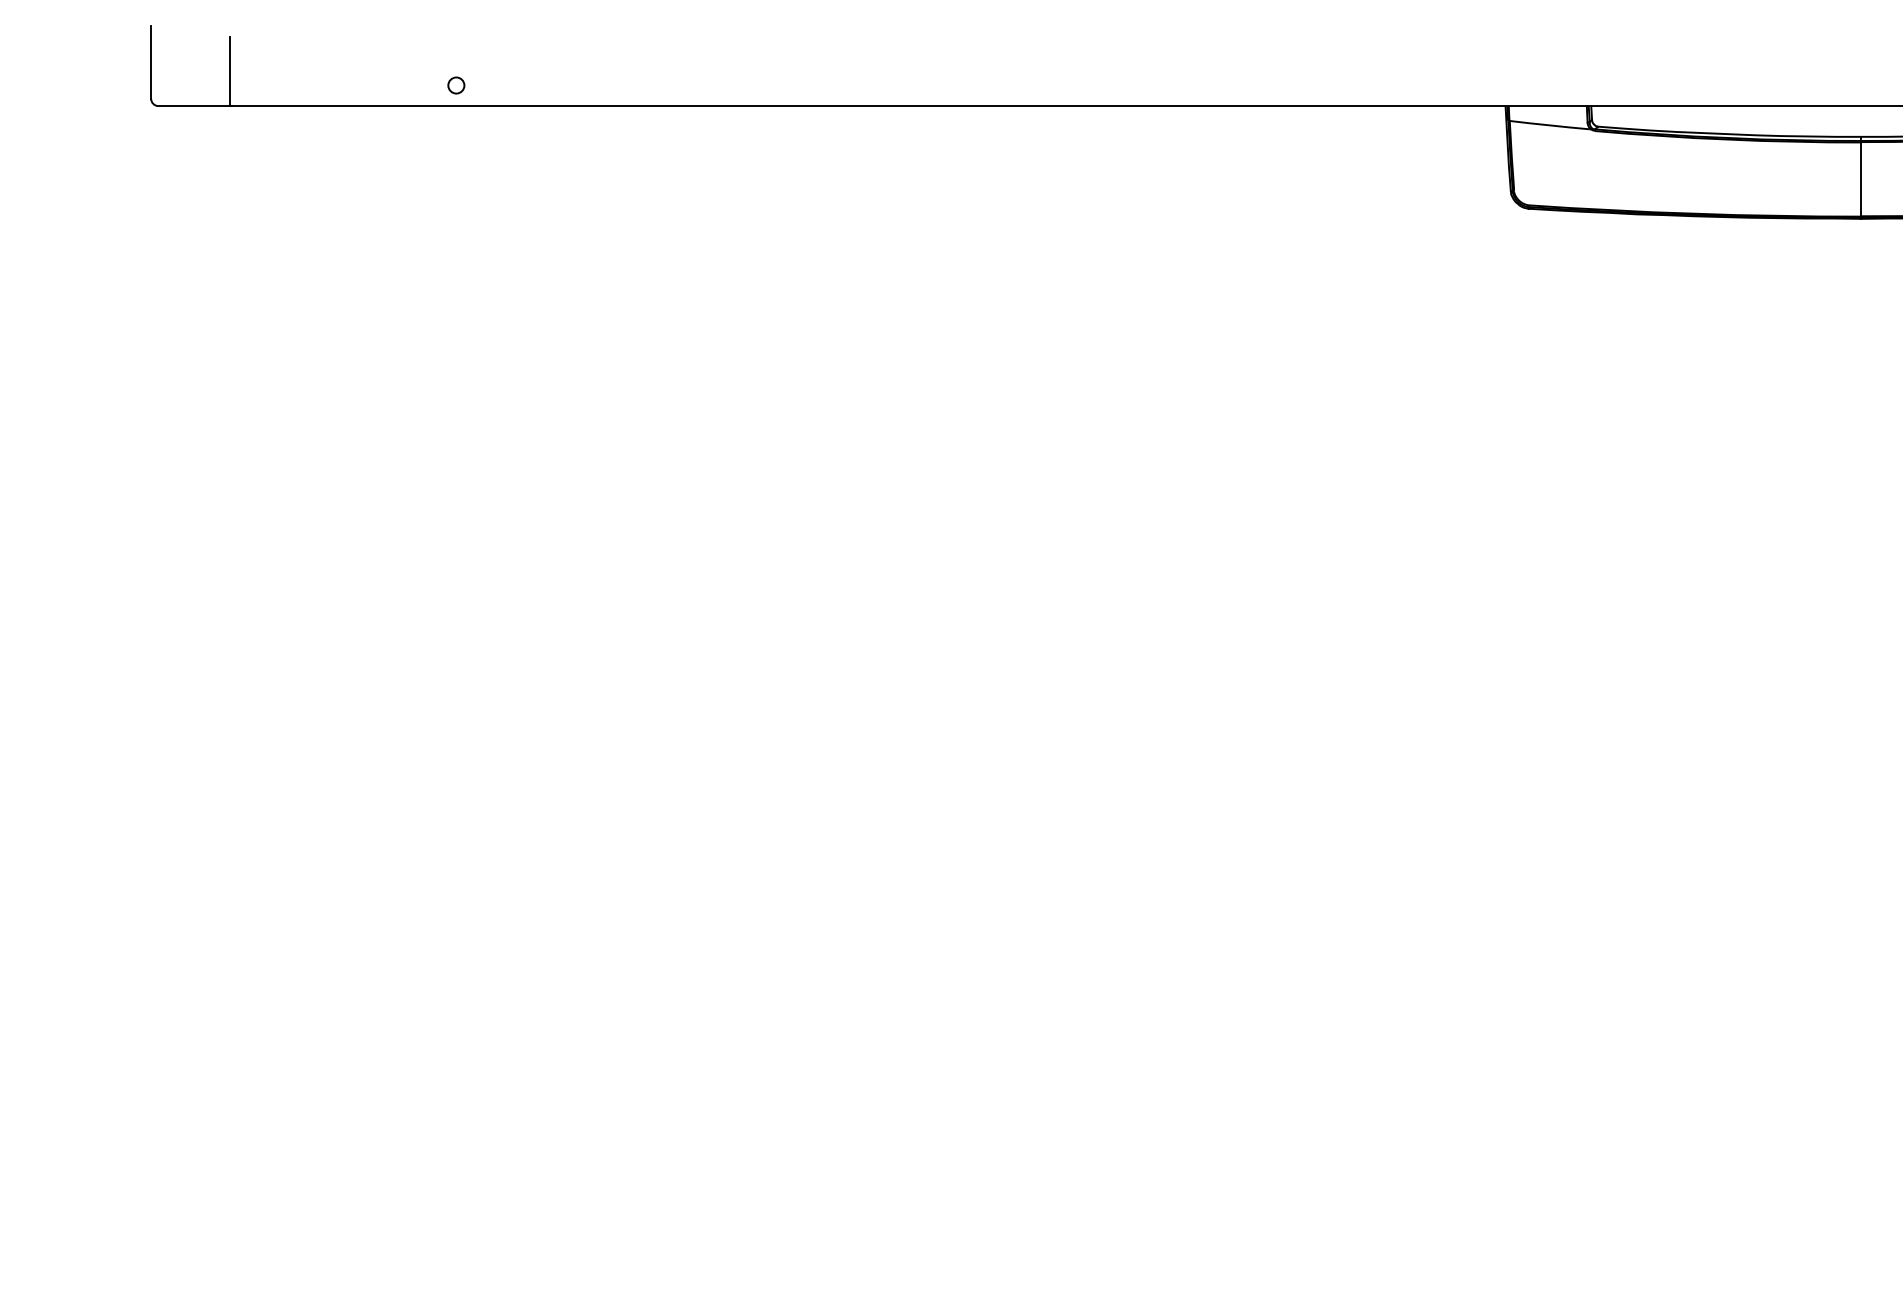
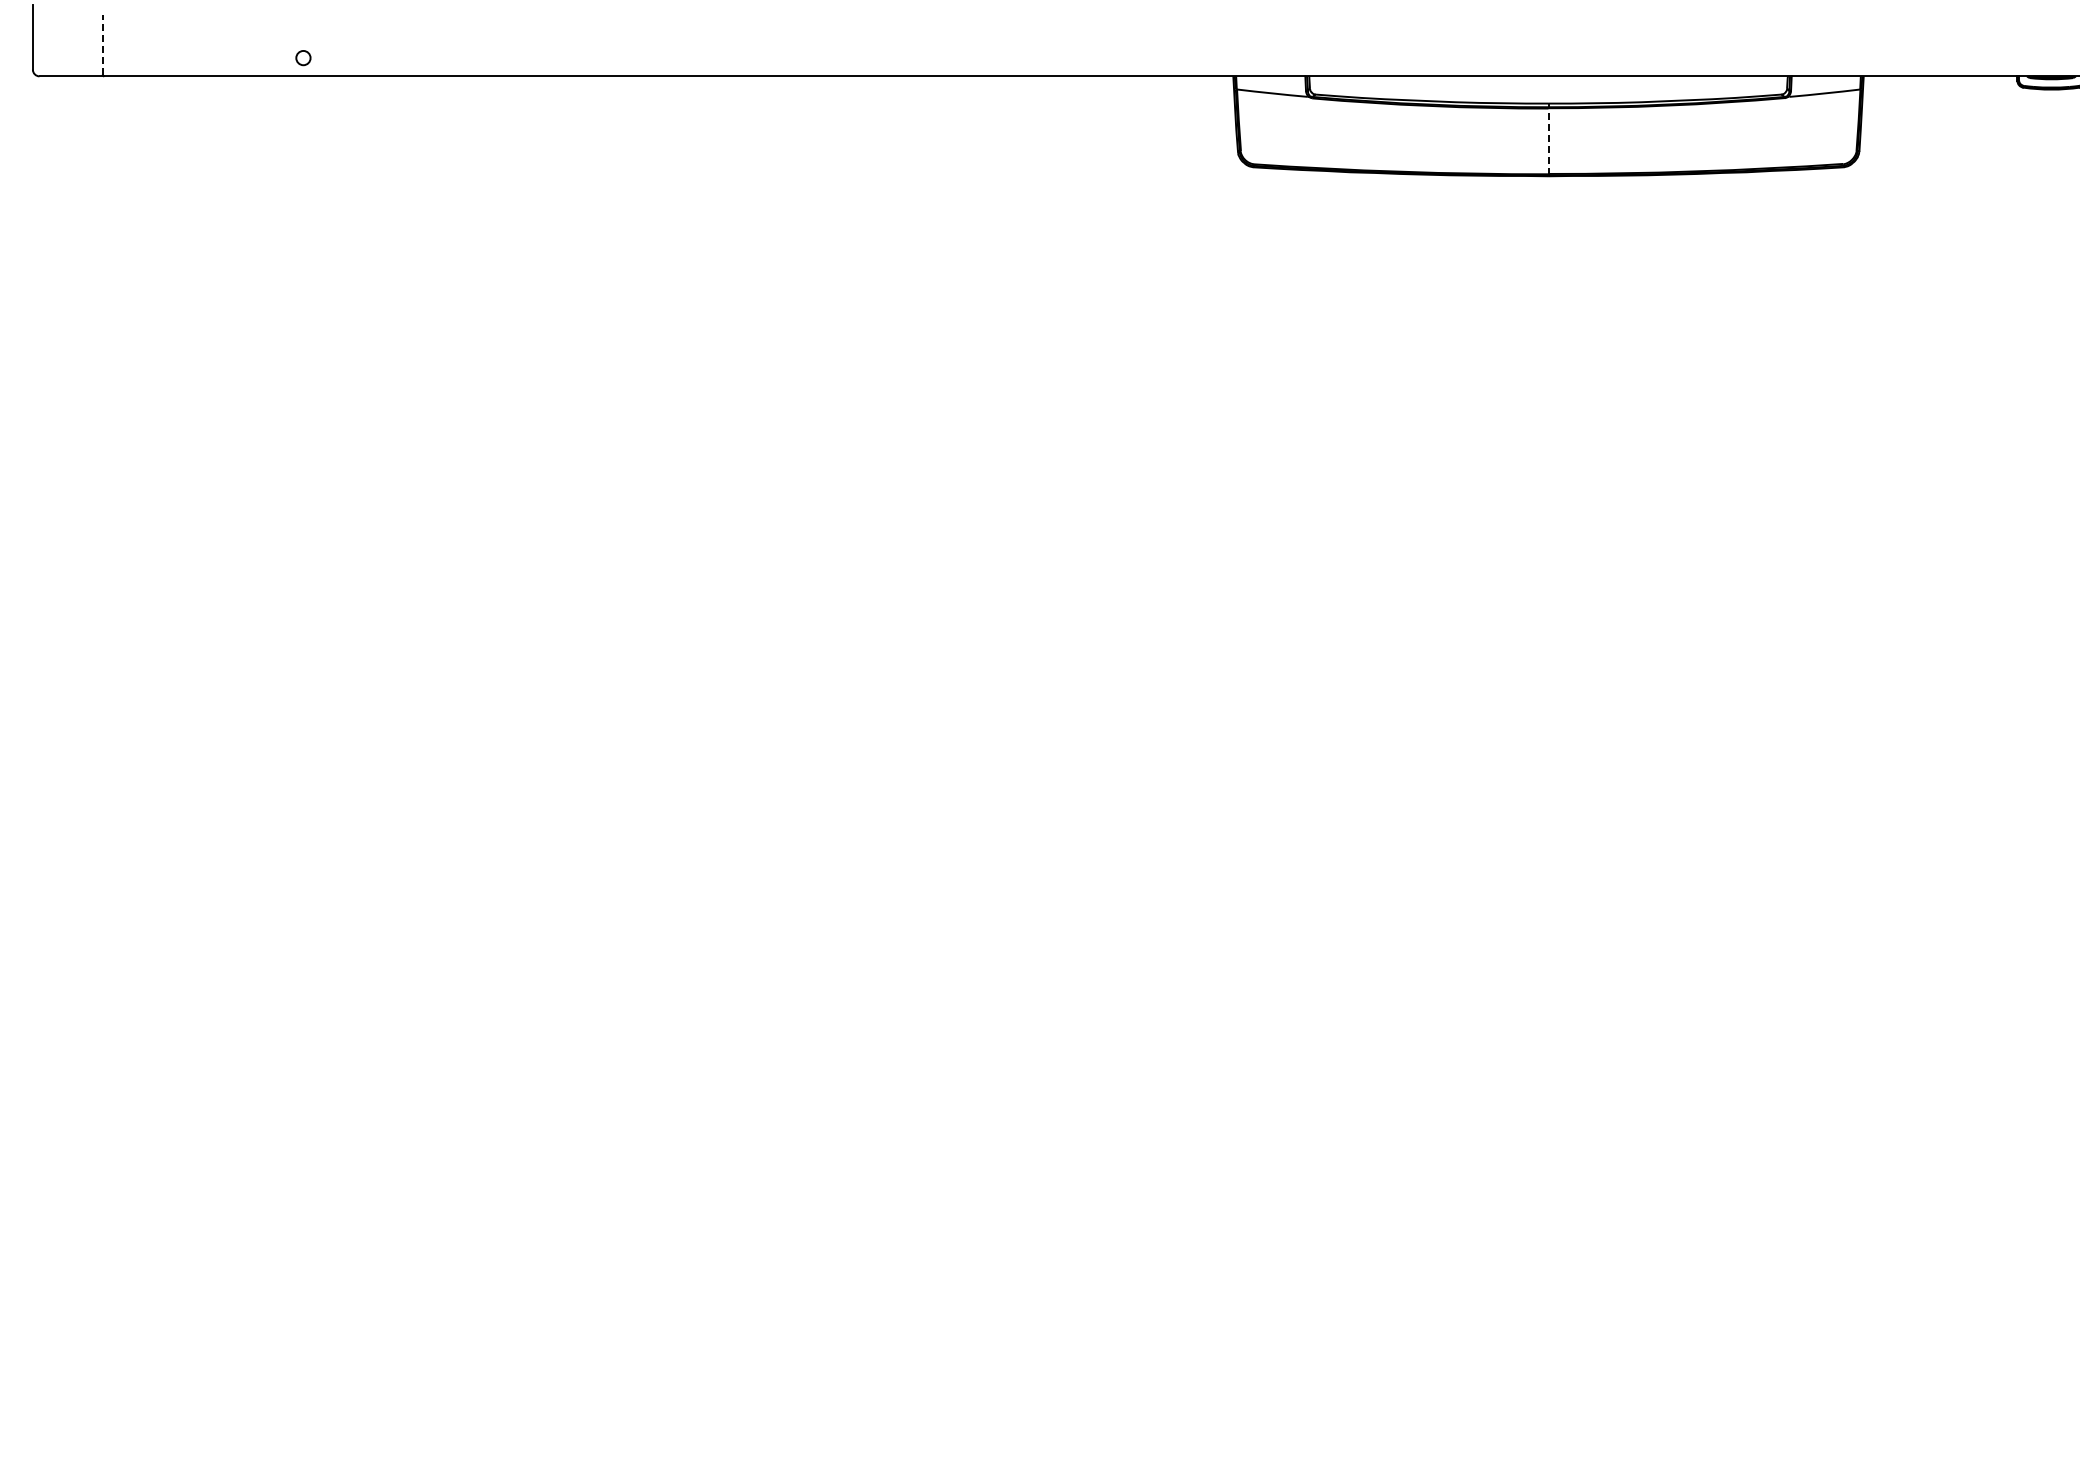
line: (229, 70) -> (102, 44), solid -> dashed
line: (1861, 179) -> (1548, 141), solid -> dashed

